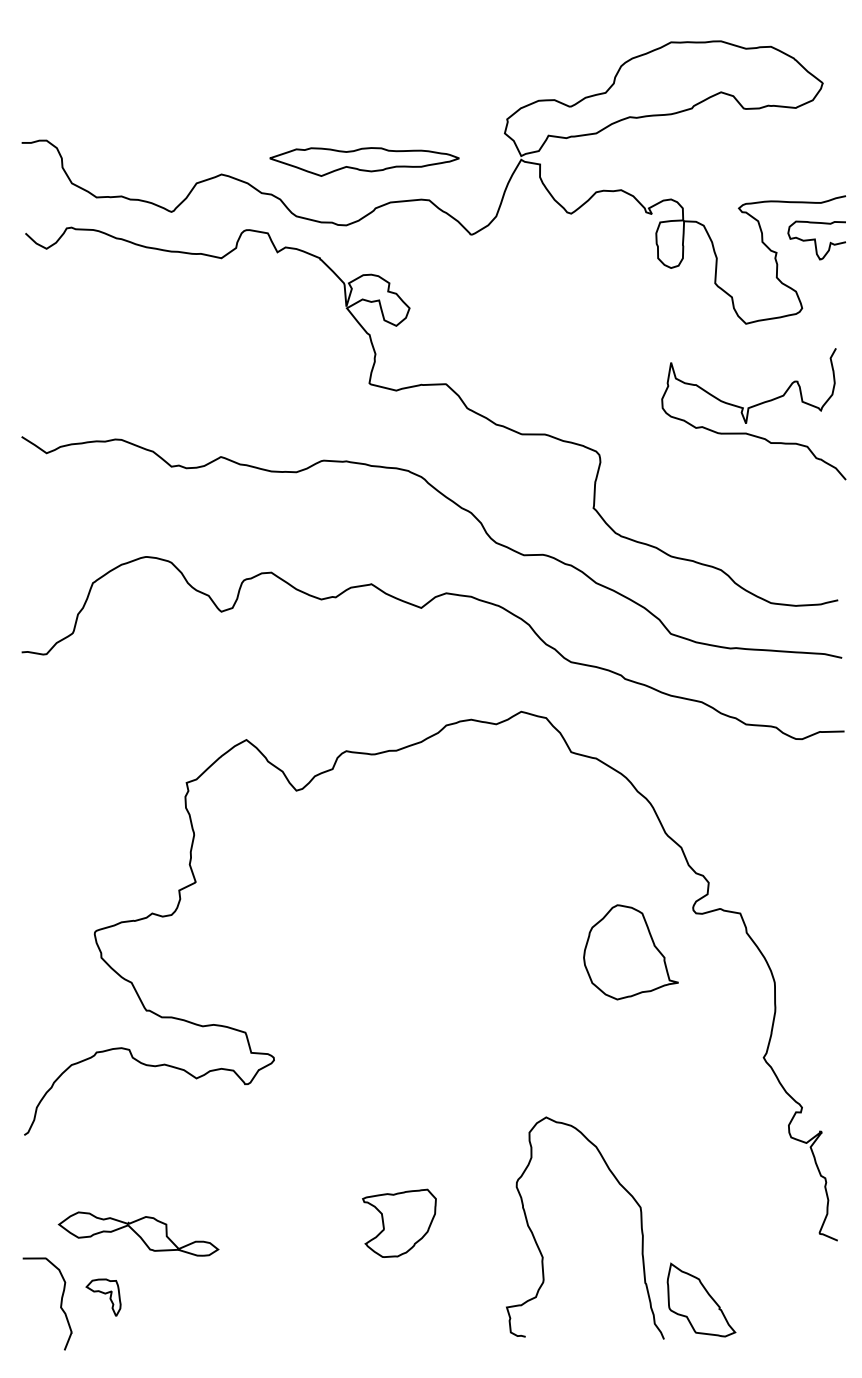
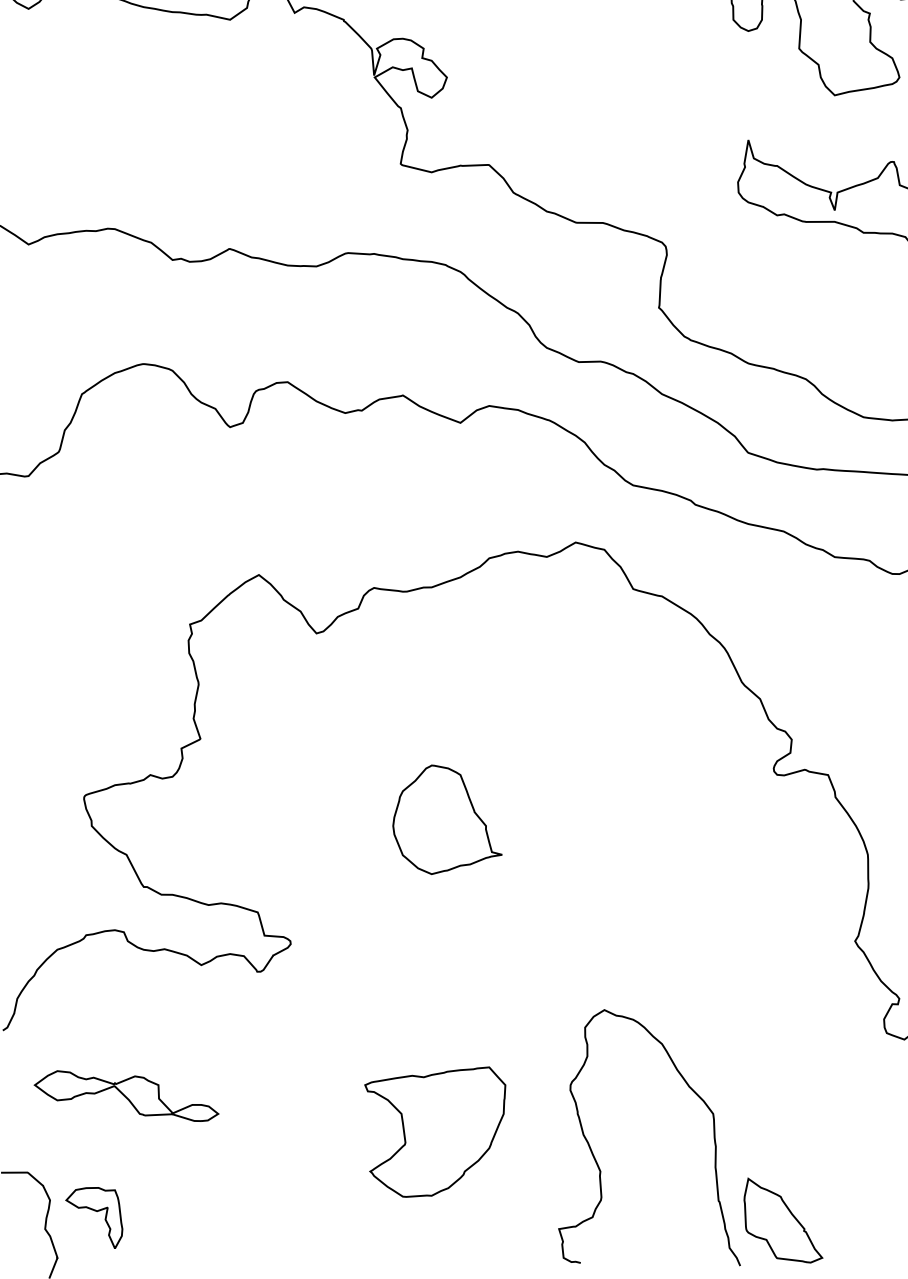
part: (630, 952) -> (446, 819), moved
part: (399, 1223) -> (435, 1132), size x1.67
part: (138, 1233) -> (126, 1095), moved
part: (103, 1297) -> (94, 1217), size x1.43

